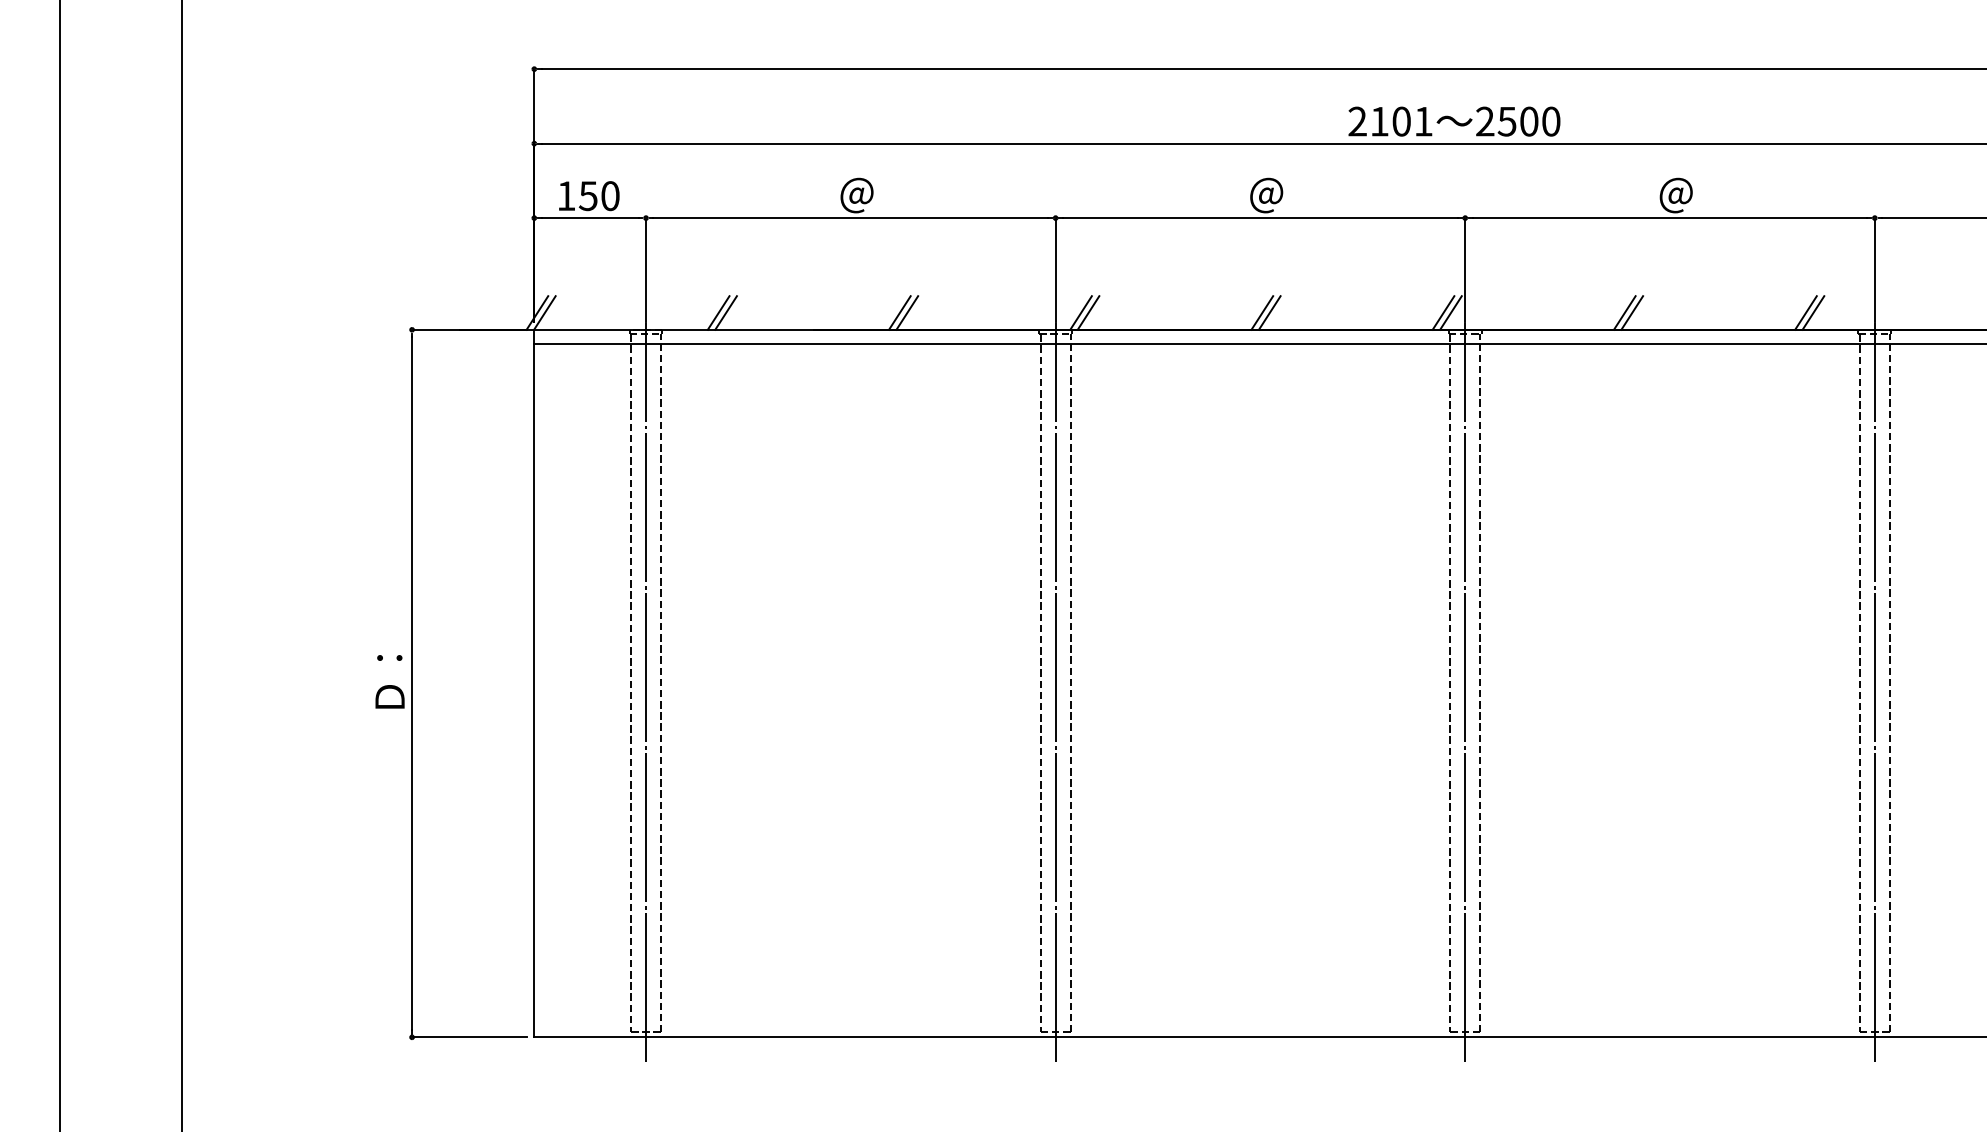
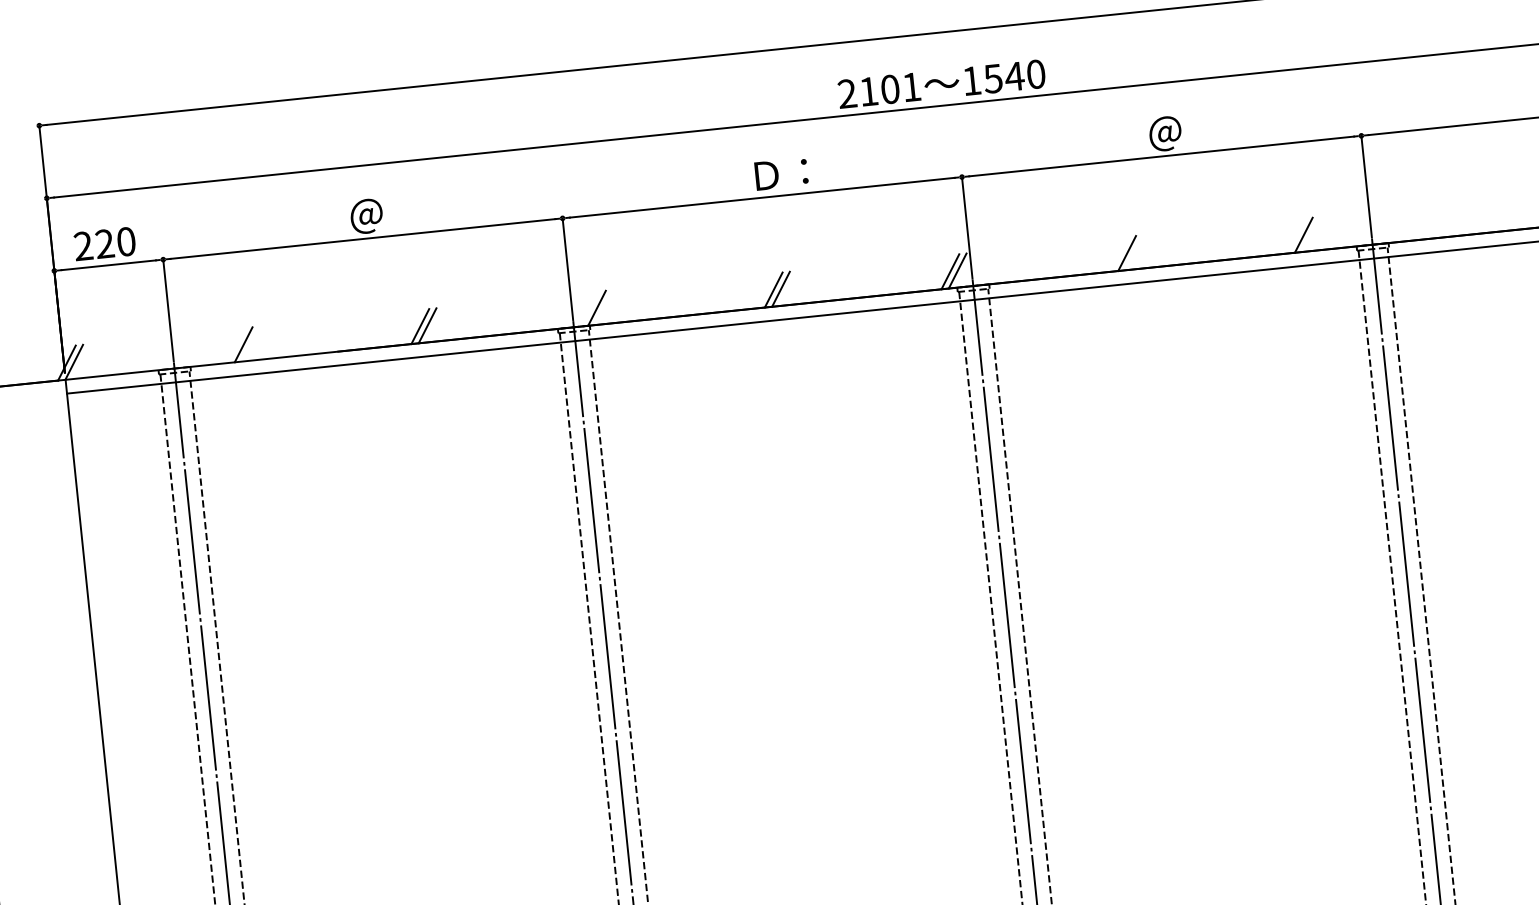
text: (1507, 121) -> (993, 78), 2500 -> 1540
text: (1279, 195) -> (778, 173), ＠ -> Ｄ：
text: (577, 196) -> (94, 245), 150 -> 220
line: (725, 312) -> (250, 343), removed
line: (1088, 312) -> (604, 307), removed
line: (1632, 312) -> (1134, 252), removed
line: (1813, 312) -> (1311, 234), removed

